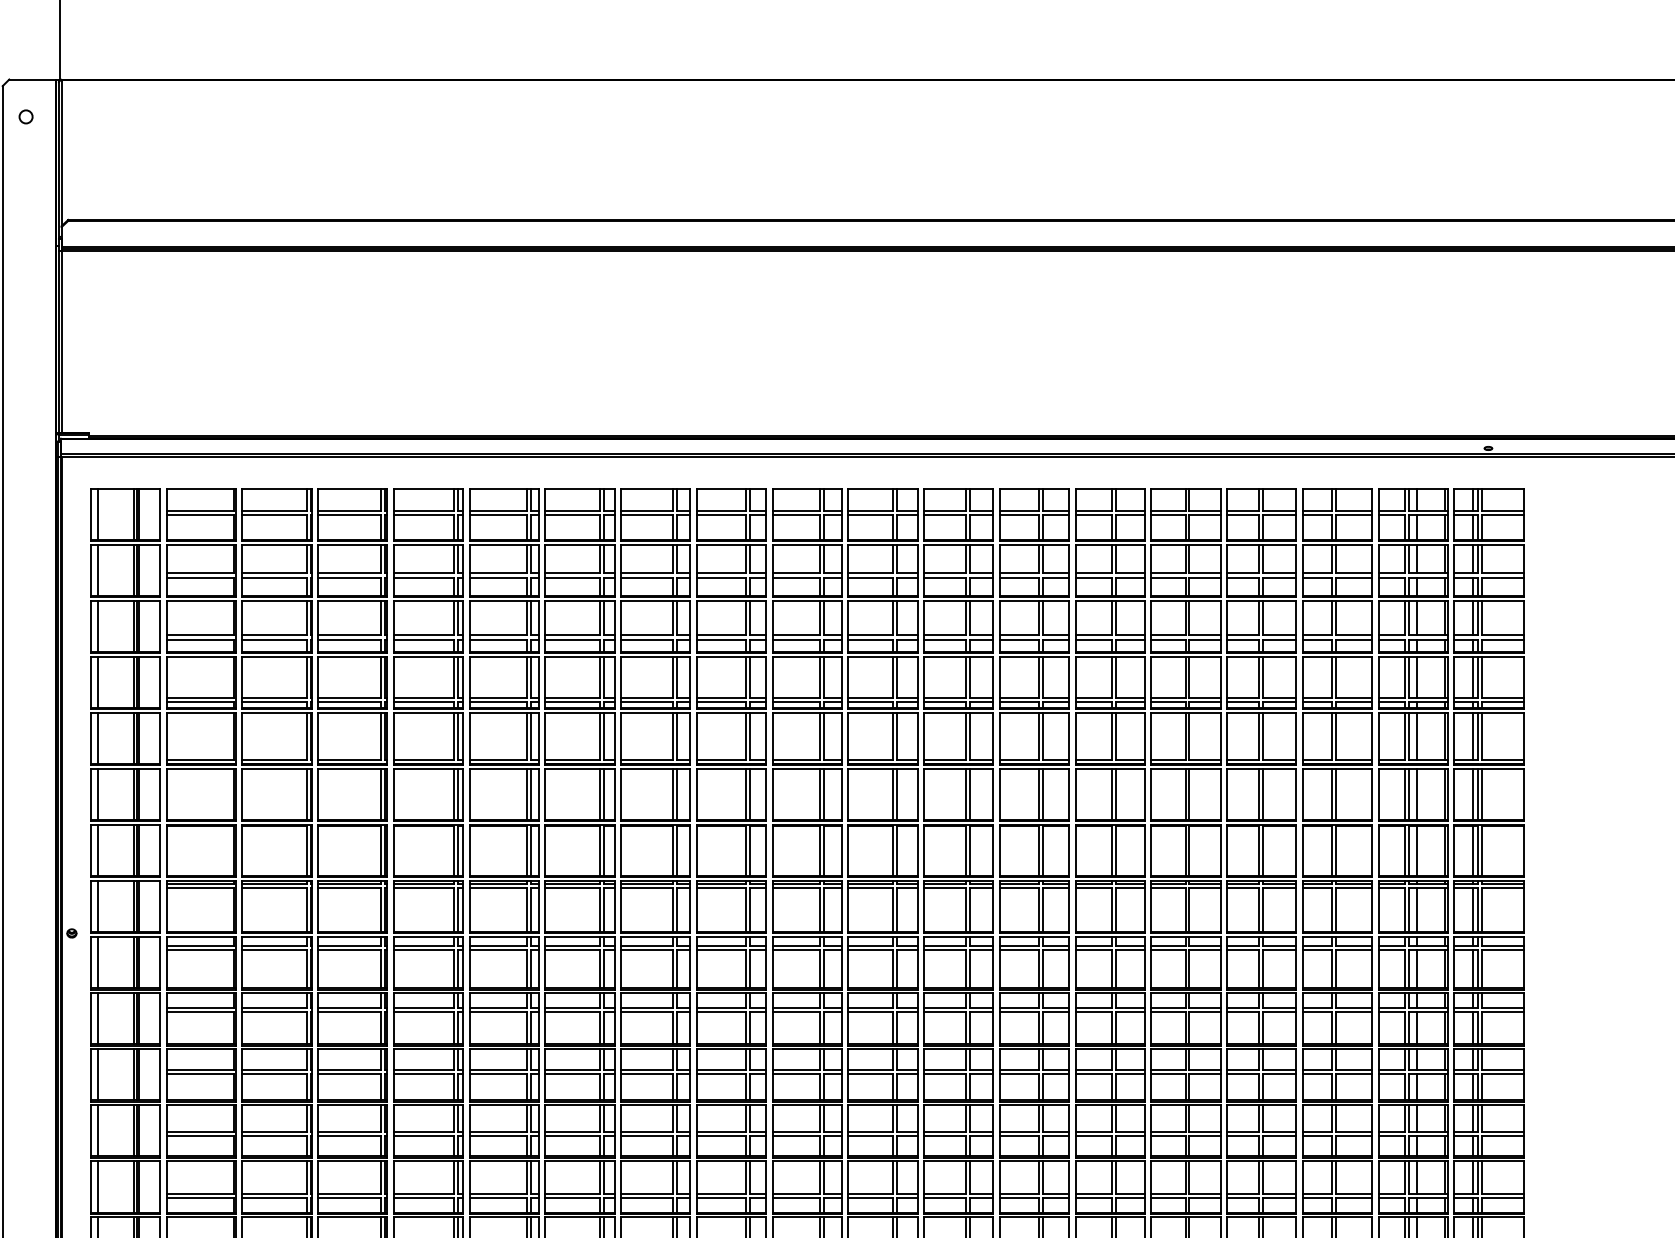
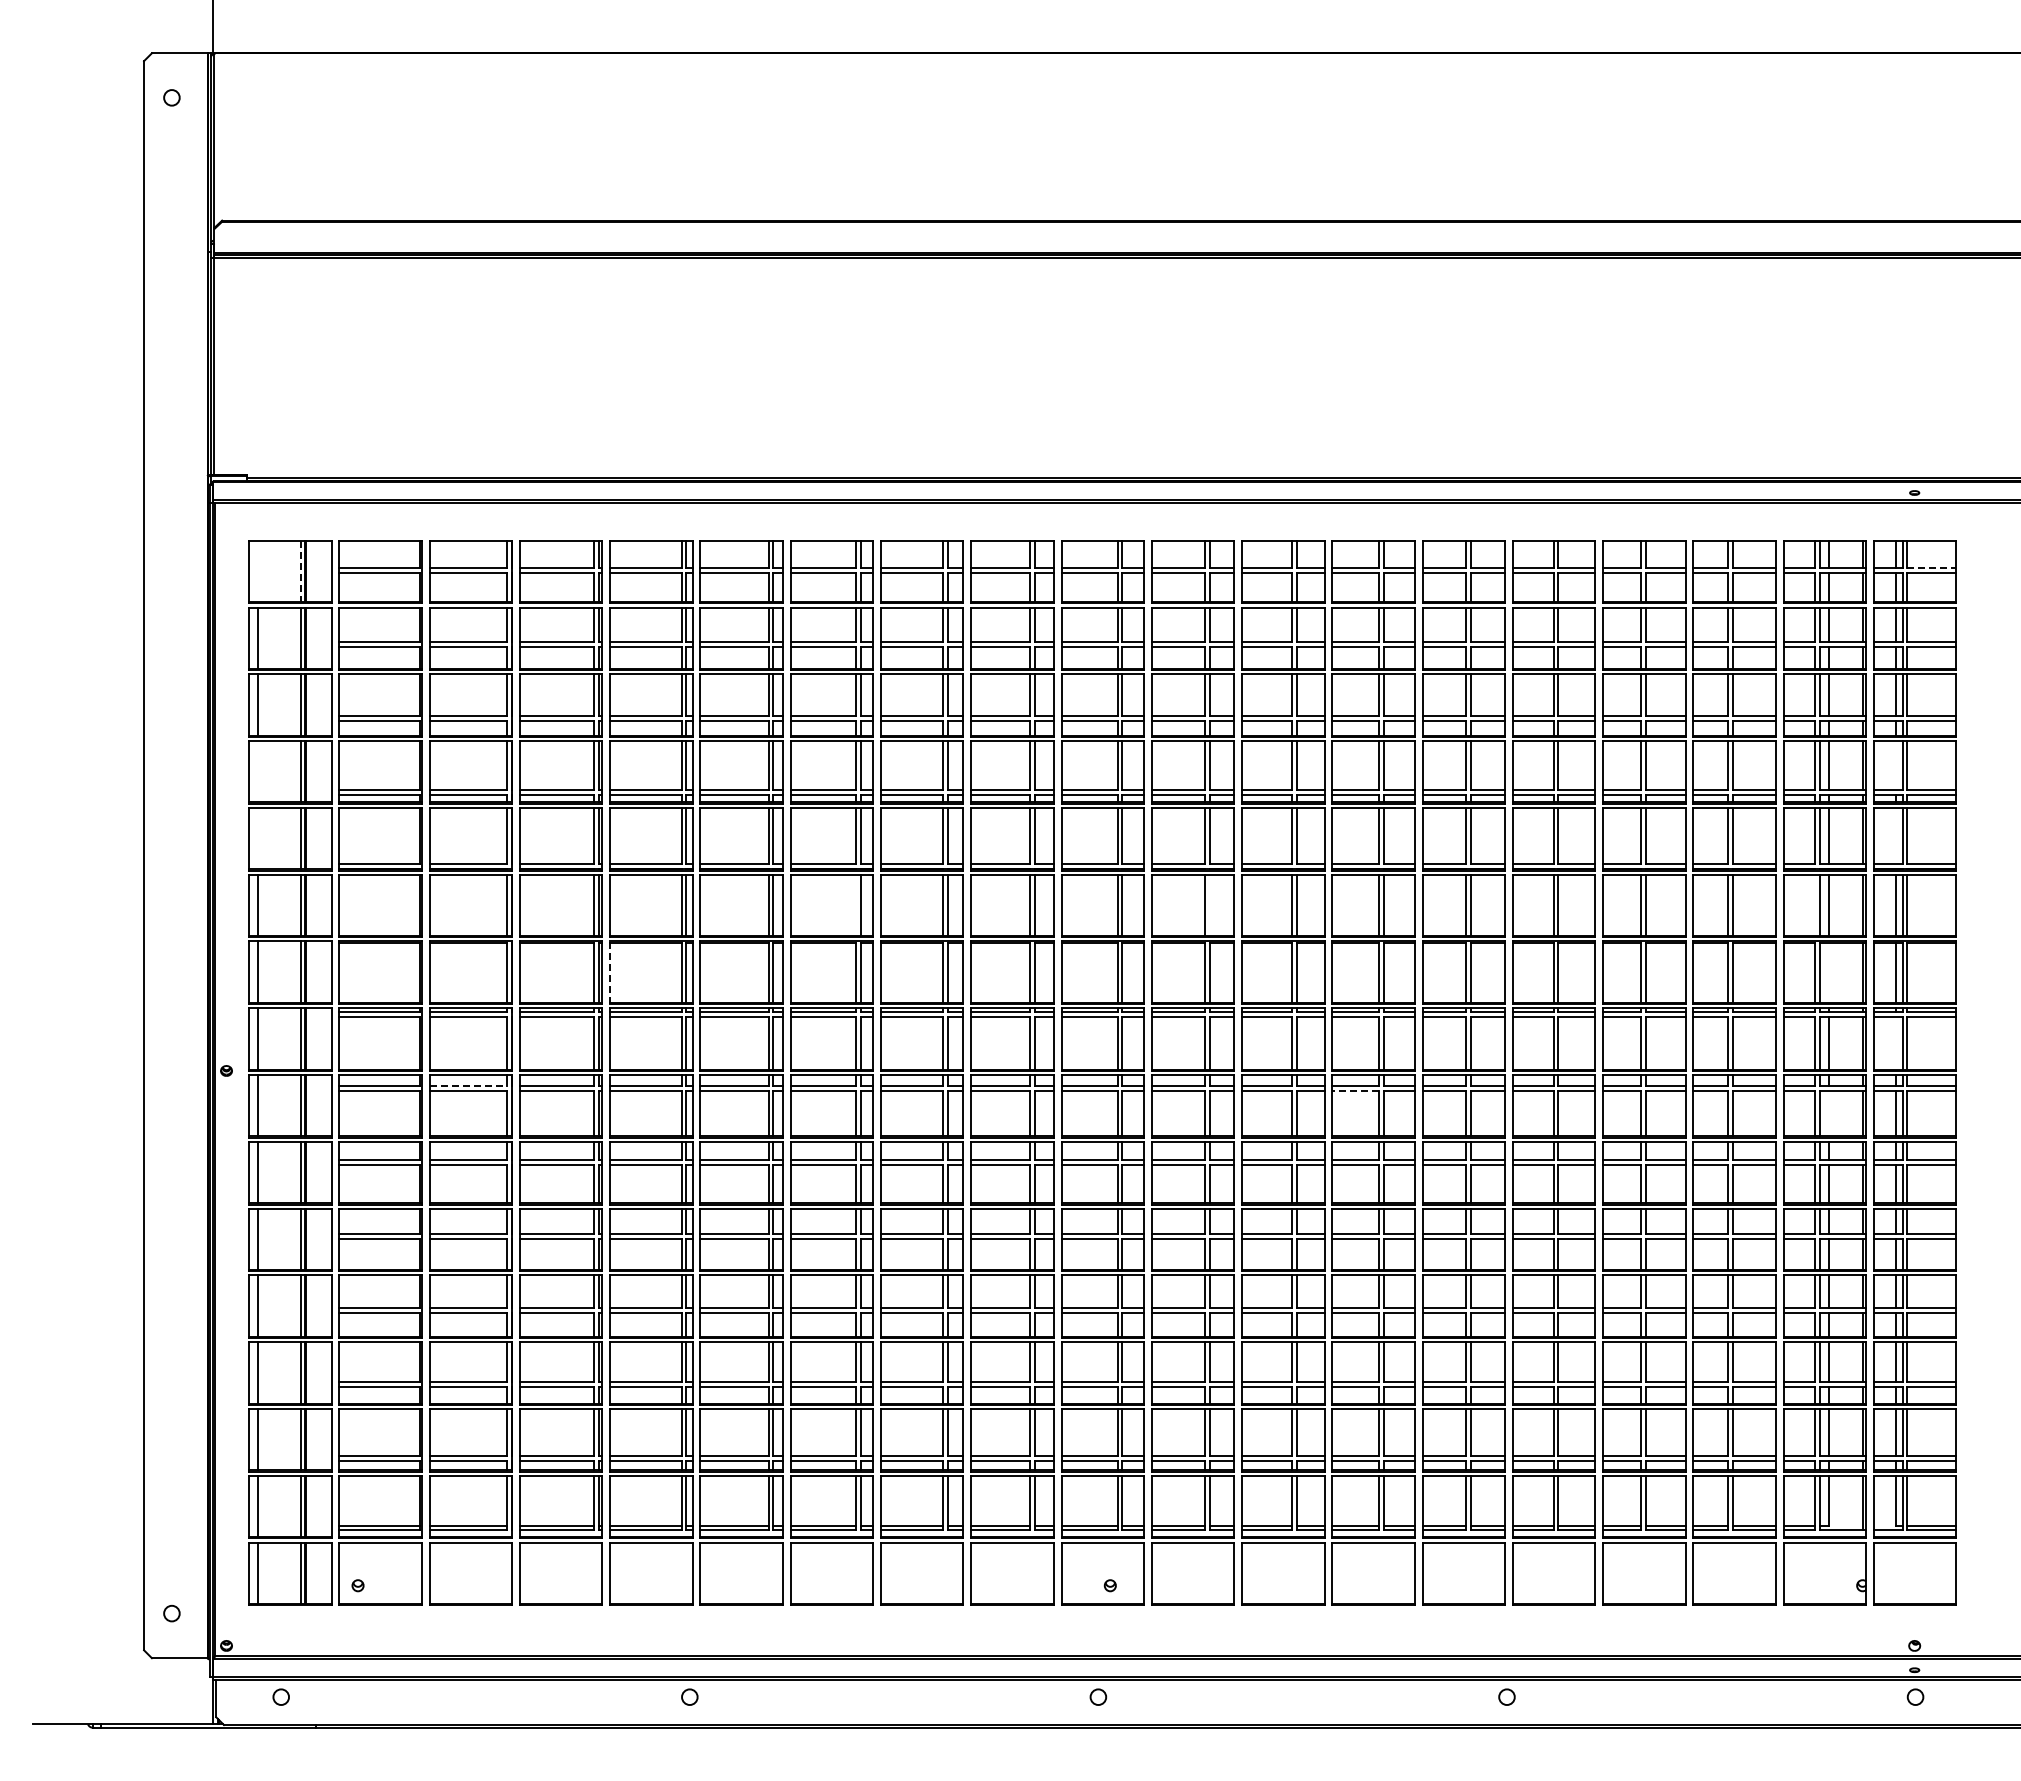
line: (1502, 511) -> (1931, 567), solid -> dashed
line: (97, 514) -> (257, 571), removed
line: (133, 514) -> (300, 571), solid -> dashed
line: (1473, 677) -> (1896, 765), removed
line: (97, 682) -> (257, 771), removed
line: (1473, 735) -> (1896, 835), removed
line: (97, 738) -> (257, 838), removed
line: (599, 794) -> (855, 905), removed
line: (896, 794) -> (1209, 905), removed
line: (1405, 794) -> (1815, 905), removed
line: (394, 850) -> (610, 972), solid -> dashed
line: (1416, 850) -> (1829, 972), removed
line: (1473, 909) -> (1896, 1042), removed
line: (274, 945) -> (468, 1085), solid -> dashed
line: (1019, 949) -> (1355, 1090), solid -> dashed
line: (1416, 969) -> (1829, 1113), removed

